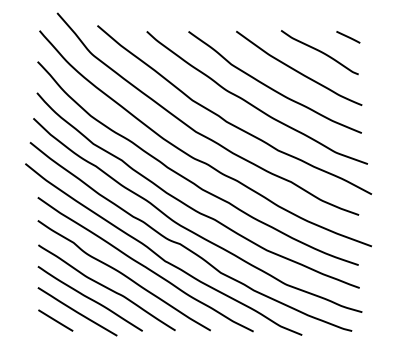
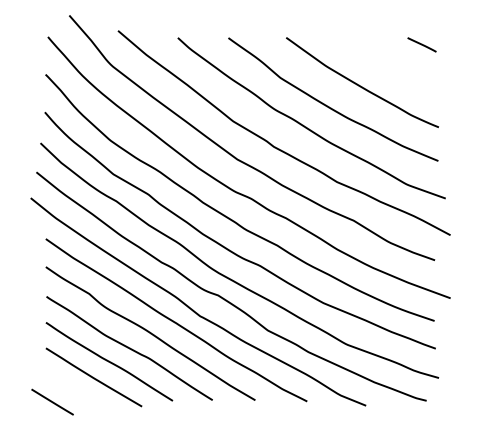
curve: (319, 51) -> (387, 62), removed
line: (55, 320) -> (52, 401), moved

